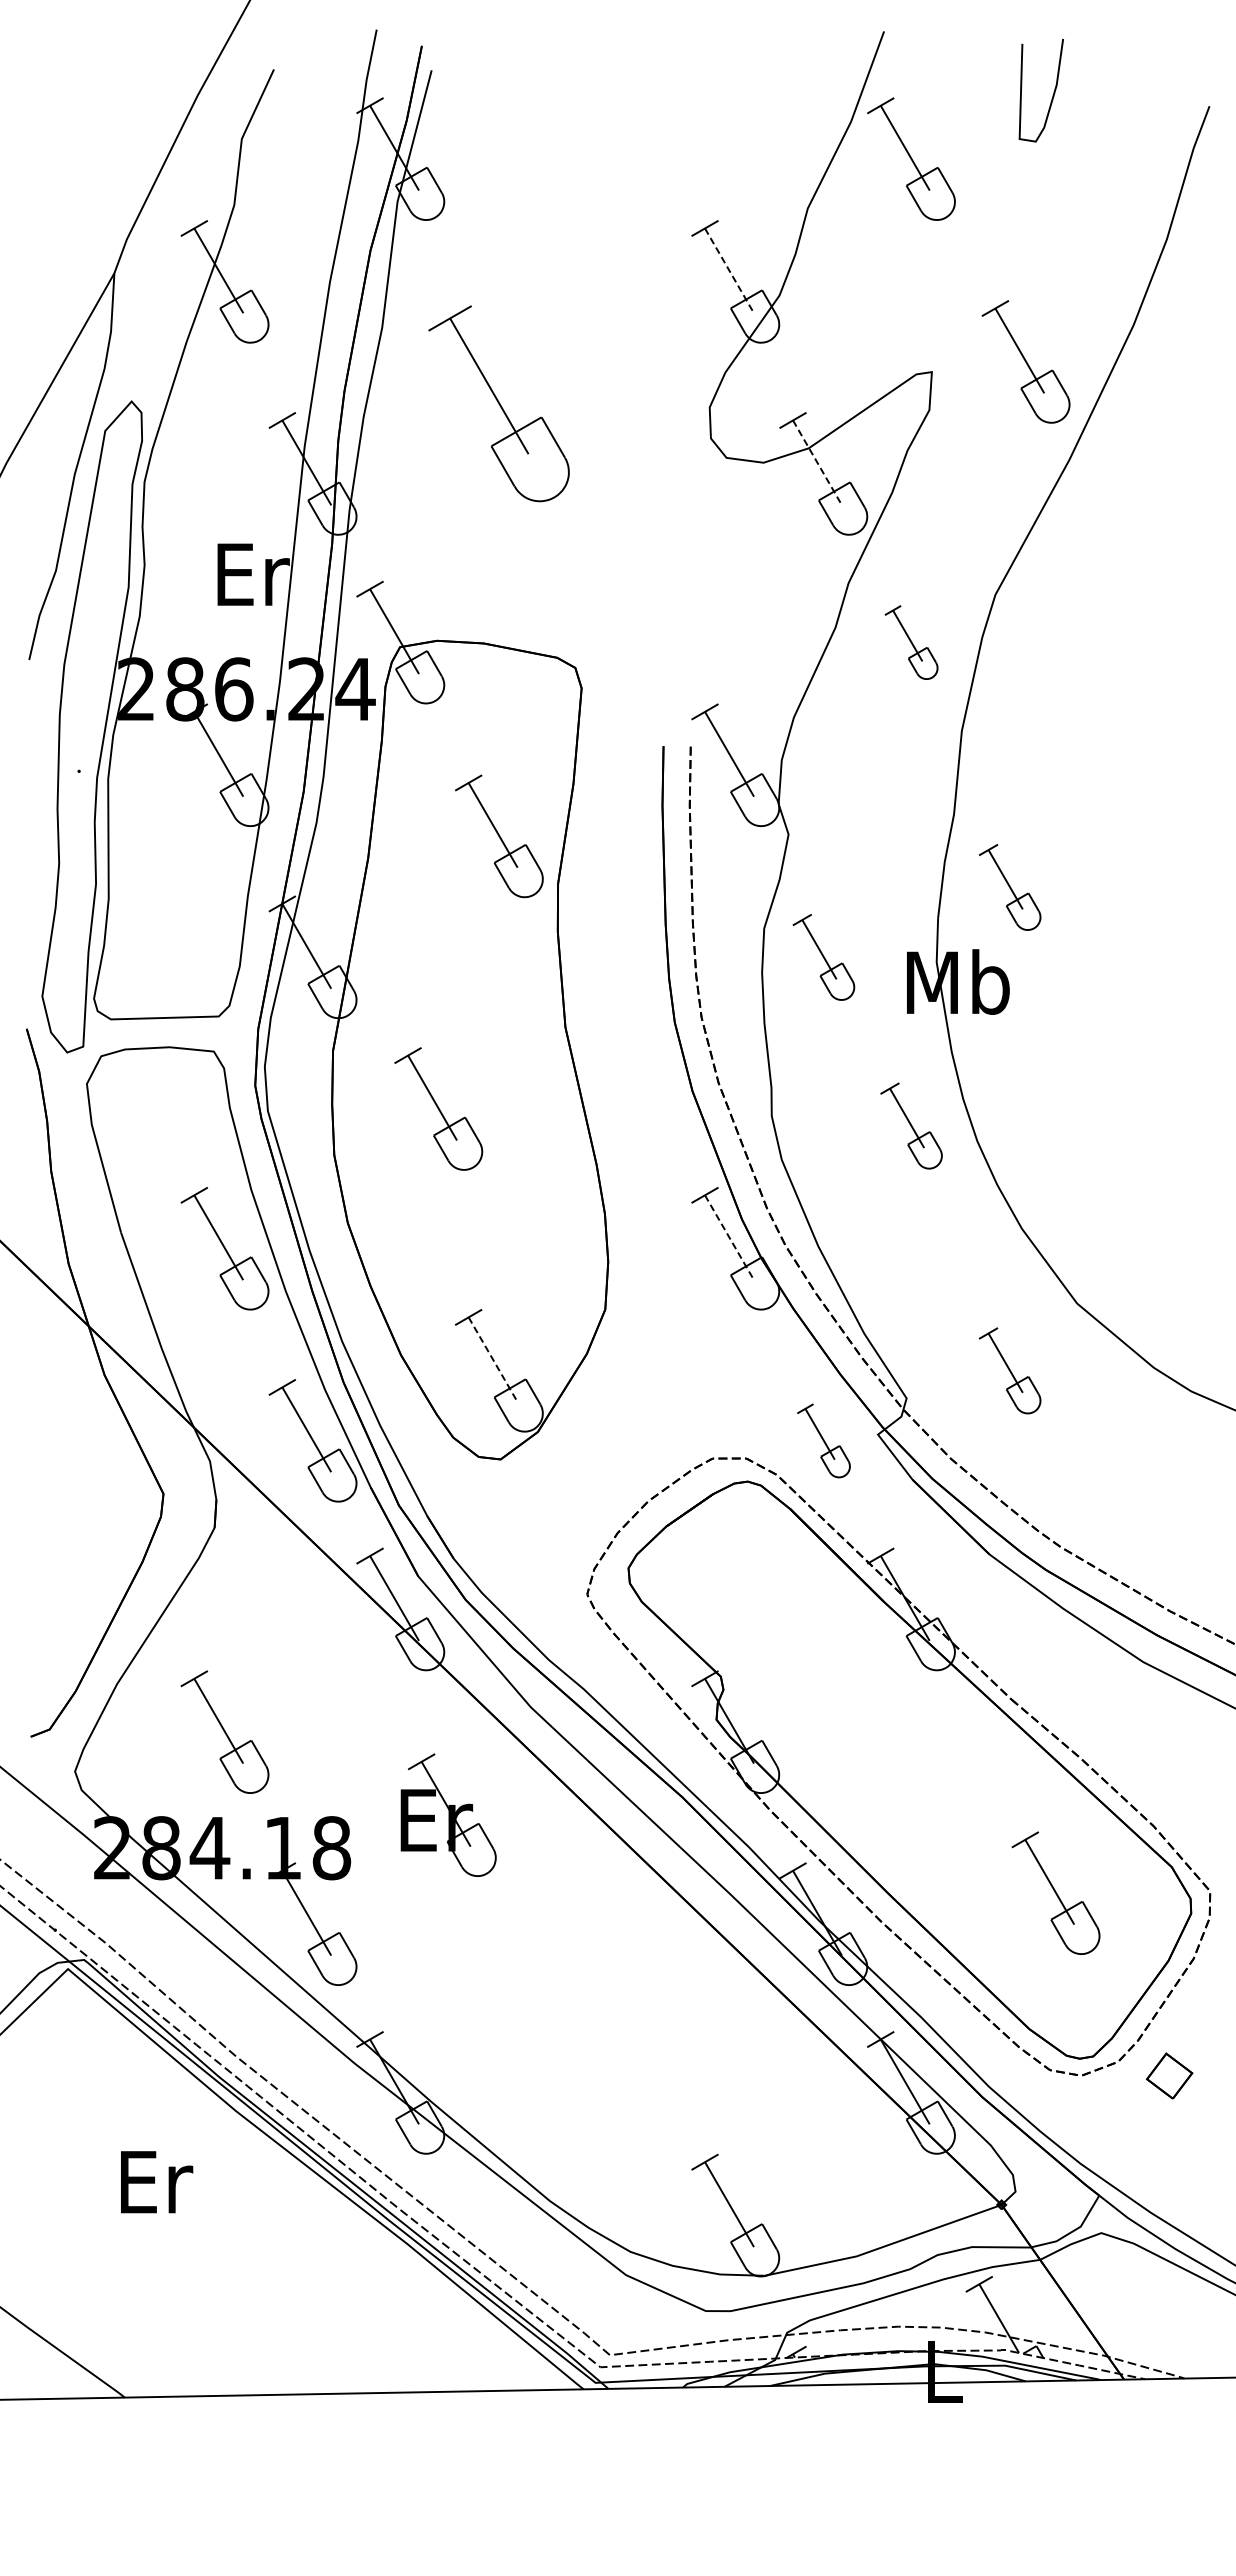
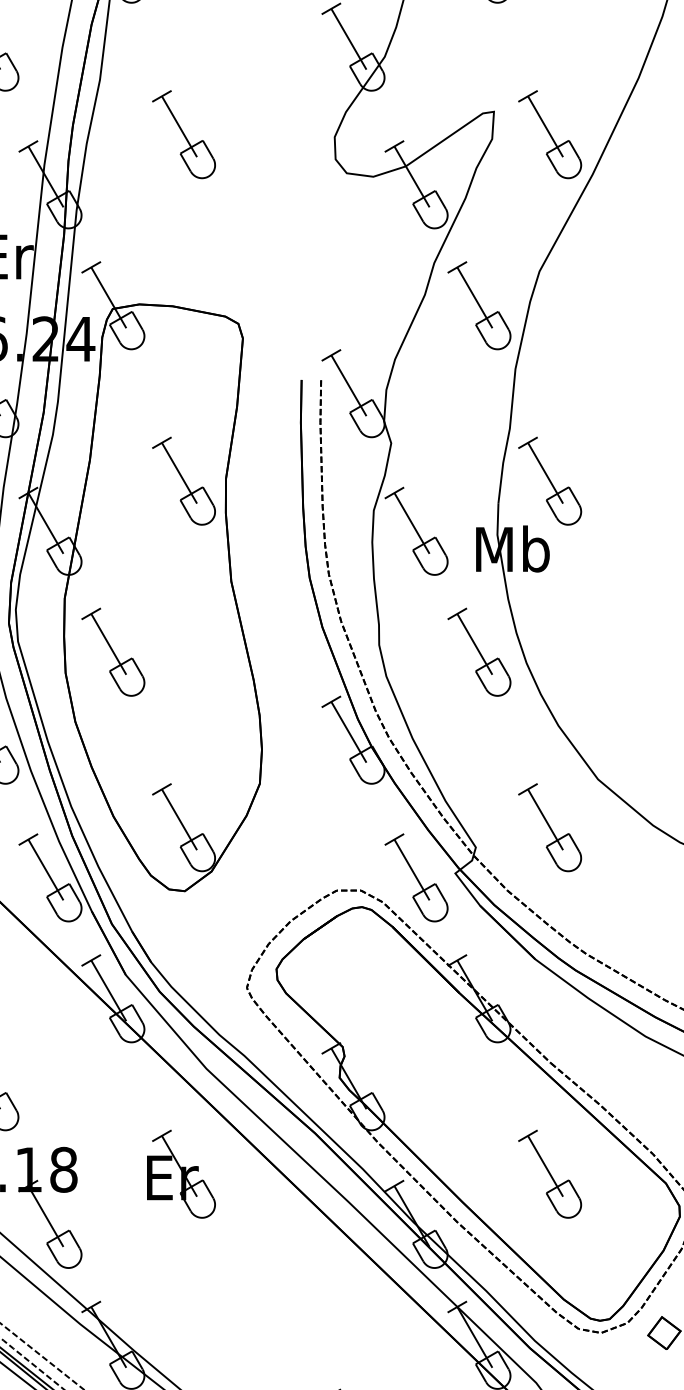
line: (729, 270) -> (348, 38), dashed -> solid
part: (1025, 361) -> (549, 134), moved
part: (499, 403) -> (184, 134), size x0.62
line: (817, 463) -> (411, 177), dashed -> solid
part: (911, 642) -> (479, 305), size x1.67
part: (499, 836) -> (184, 481), moved
part: (1009, 887) -> (549, 481), size x1.43
part: (823, 957) -> (416, 531), size x1.43
part: (438, 1108) -> (113, 651), moved
part: (911, 1125) -> (479, 651), size x1.43
line: (729, 1237) -> (348, 732), dashed -> solid
line: (493, 1359) -> (179, 819), dashed -> solid
part: (1009, 1370) -> (549, 827), size x1.43
part: (823, 1440) -> (416, 877), size x1.67
part: (448, 1814) -> (181, 1173), moved
part: (1055, 1892) -> (549, 1173), moved

